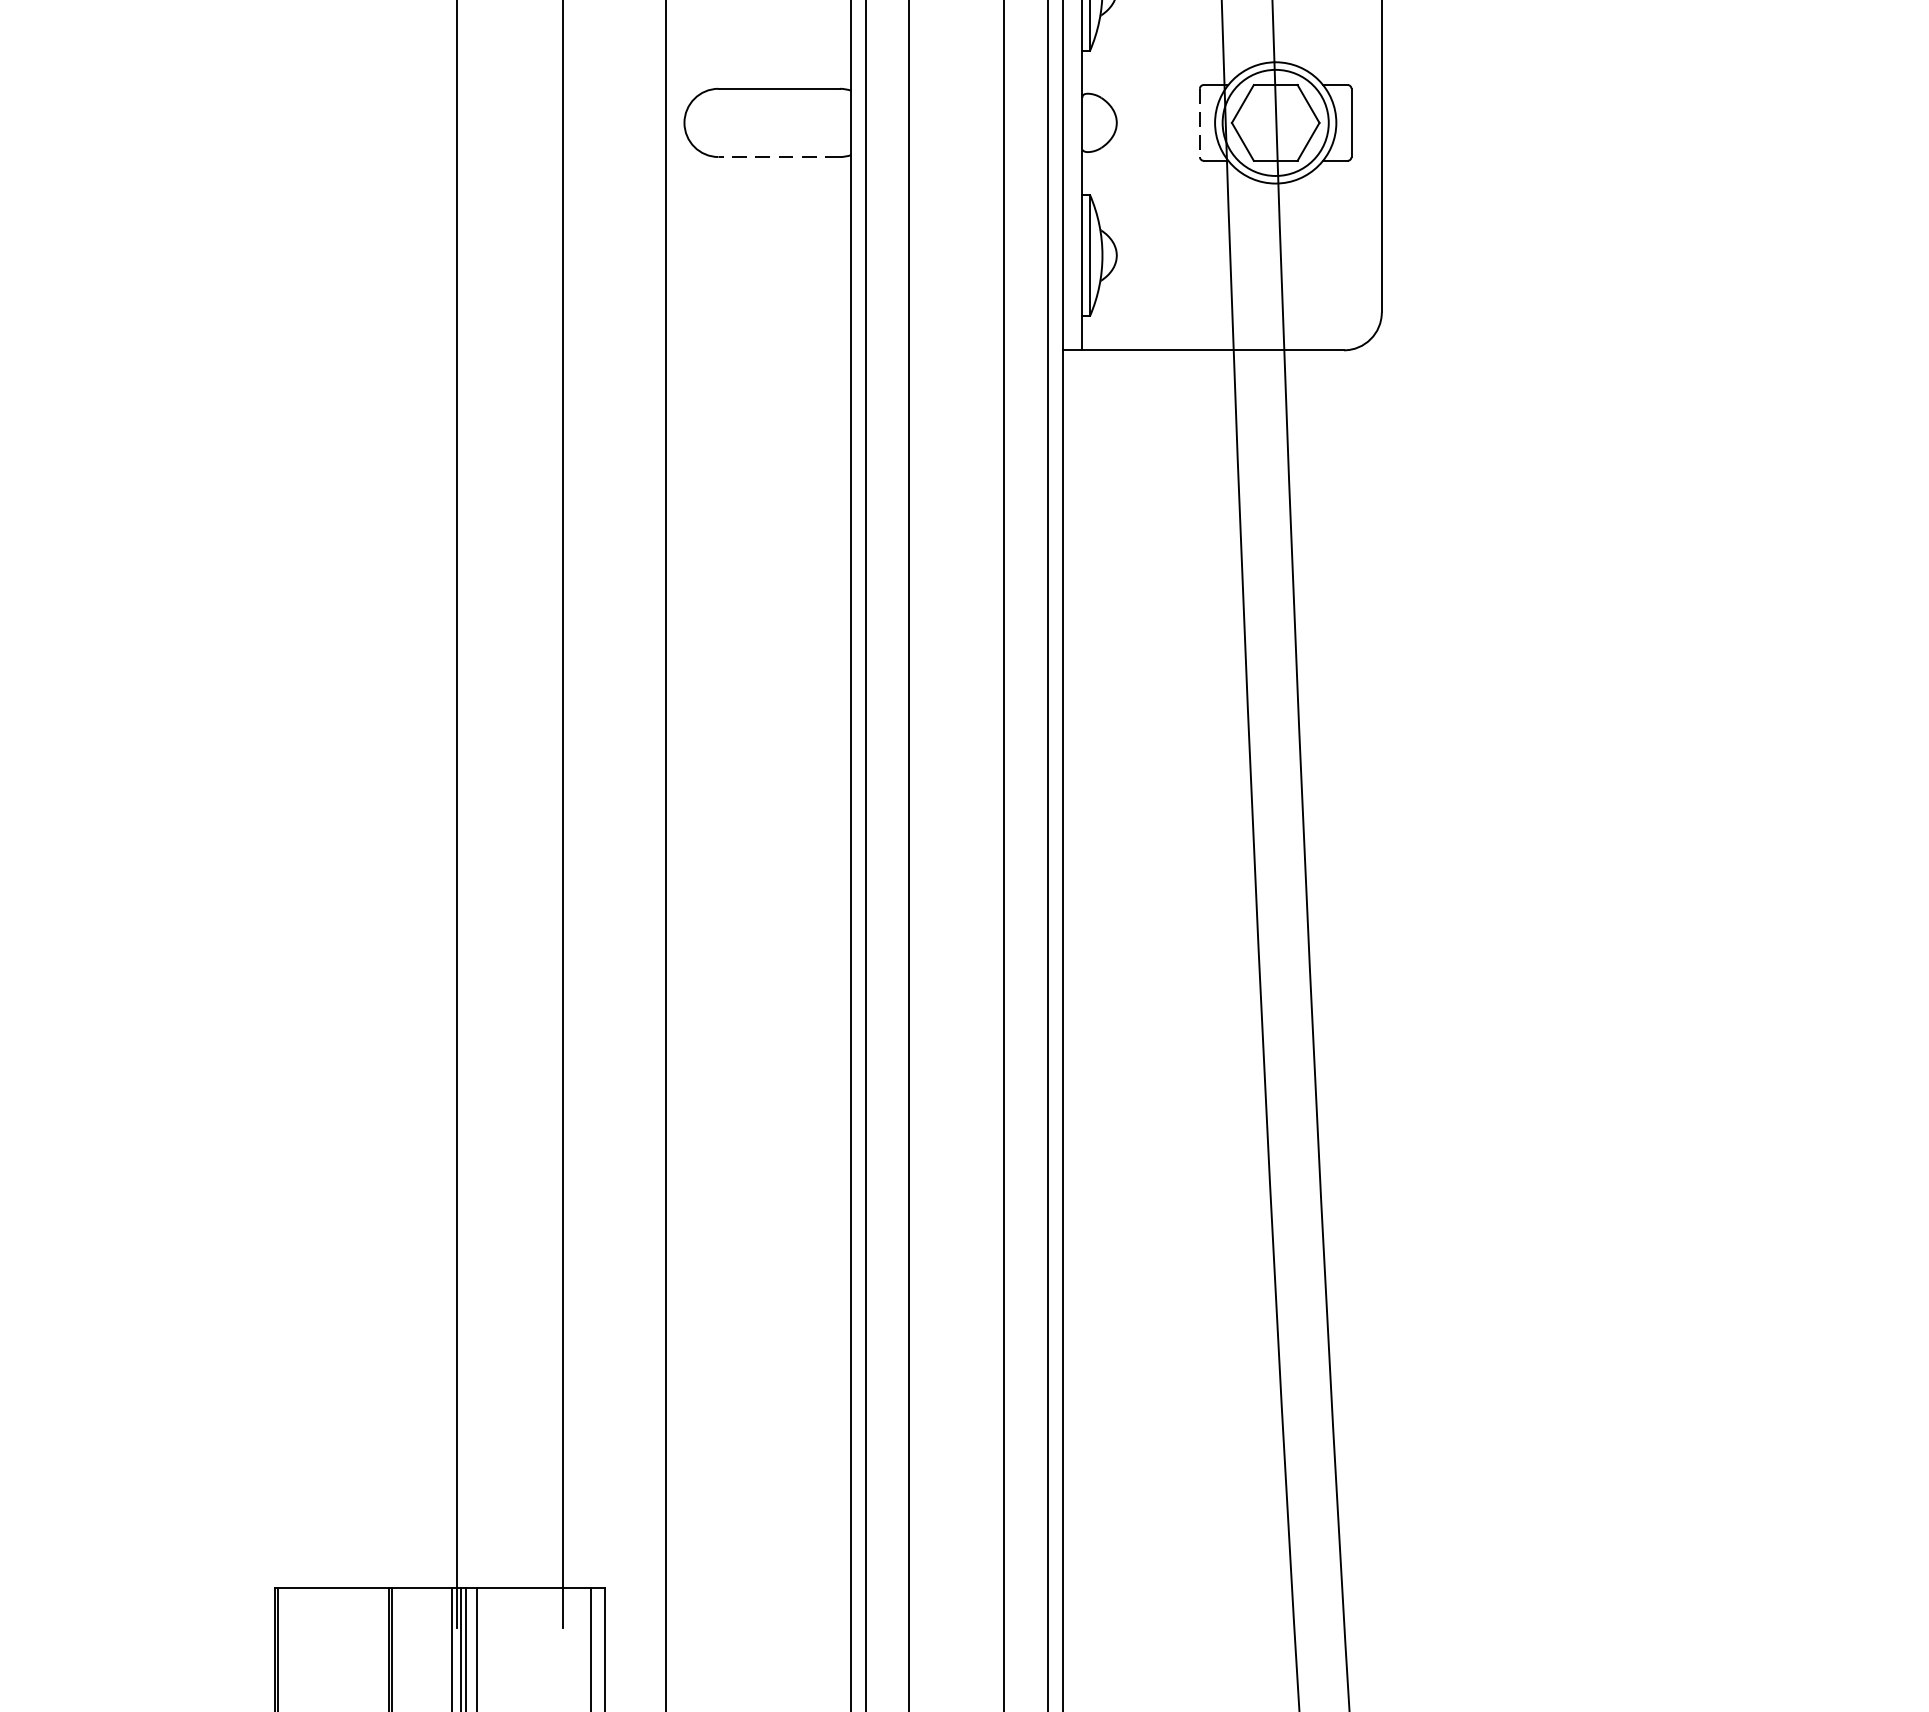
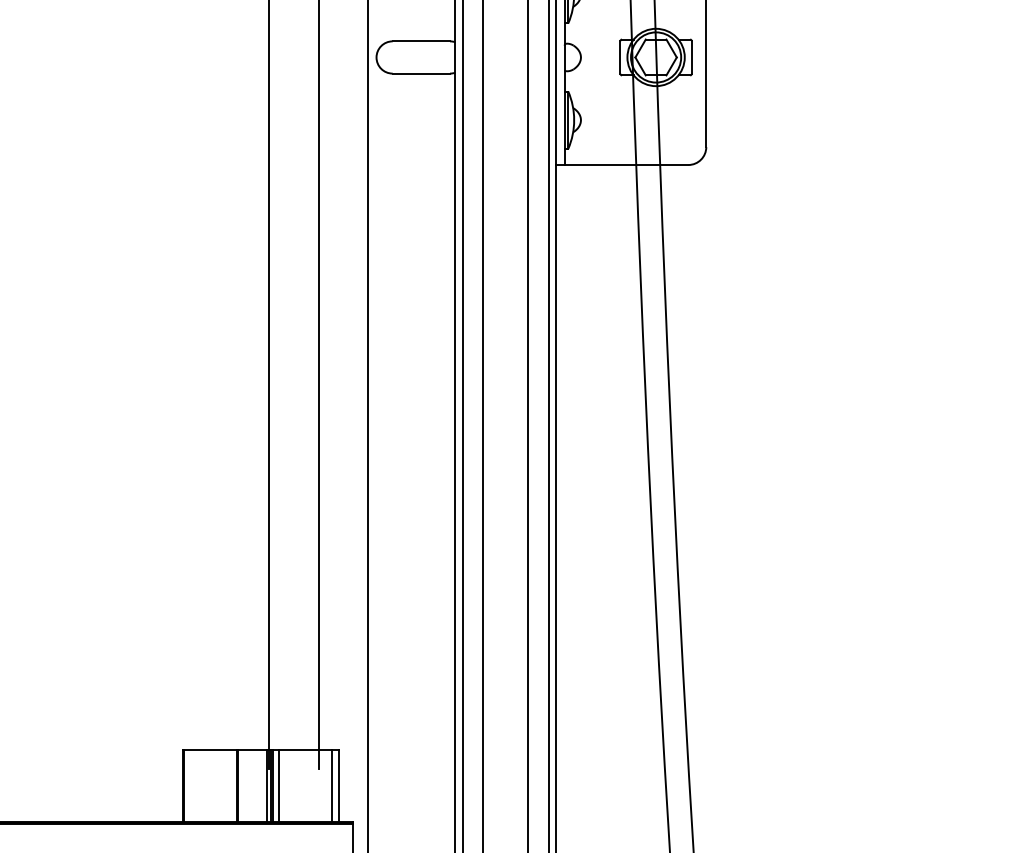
line: (1200, 122) -> (620, 57), dashed -> solid
line: (779, 156) -> (421, 73), dashed -> solid

